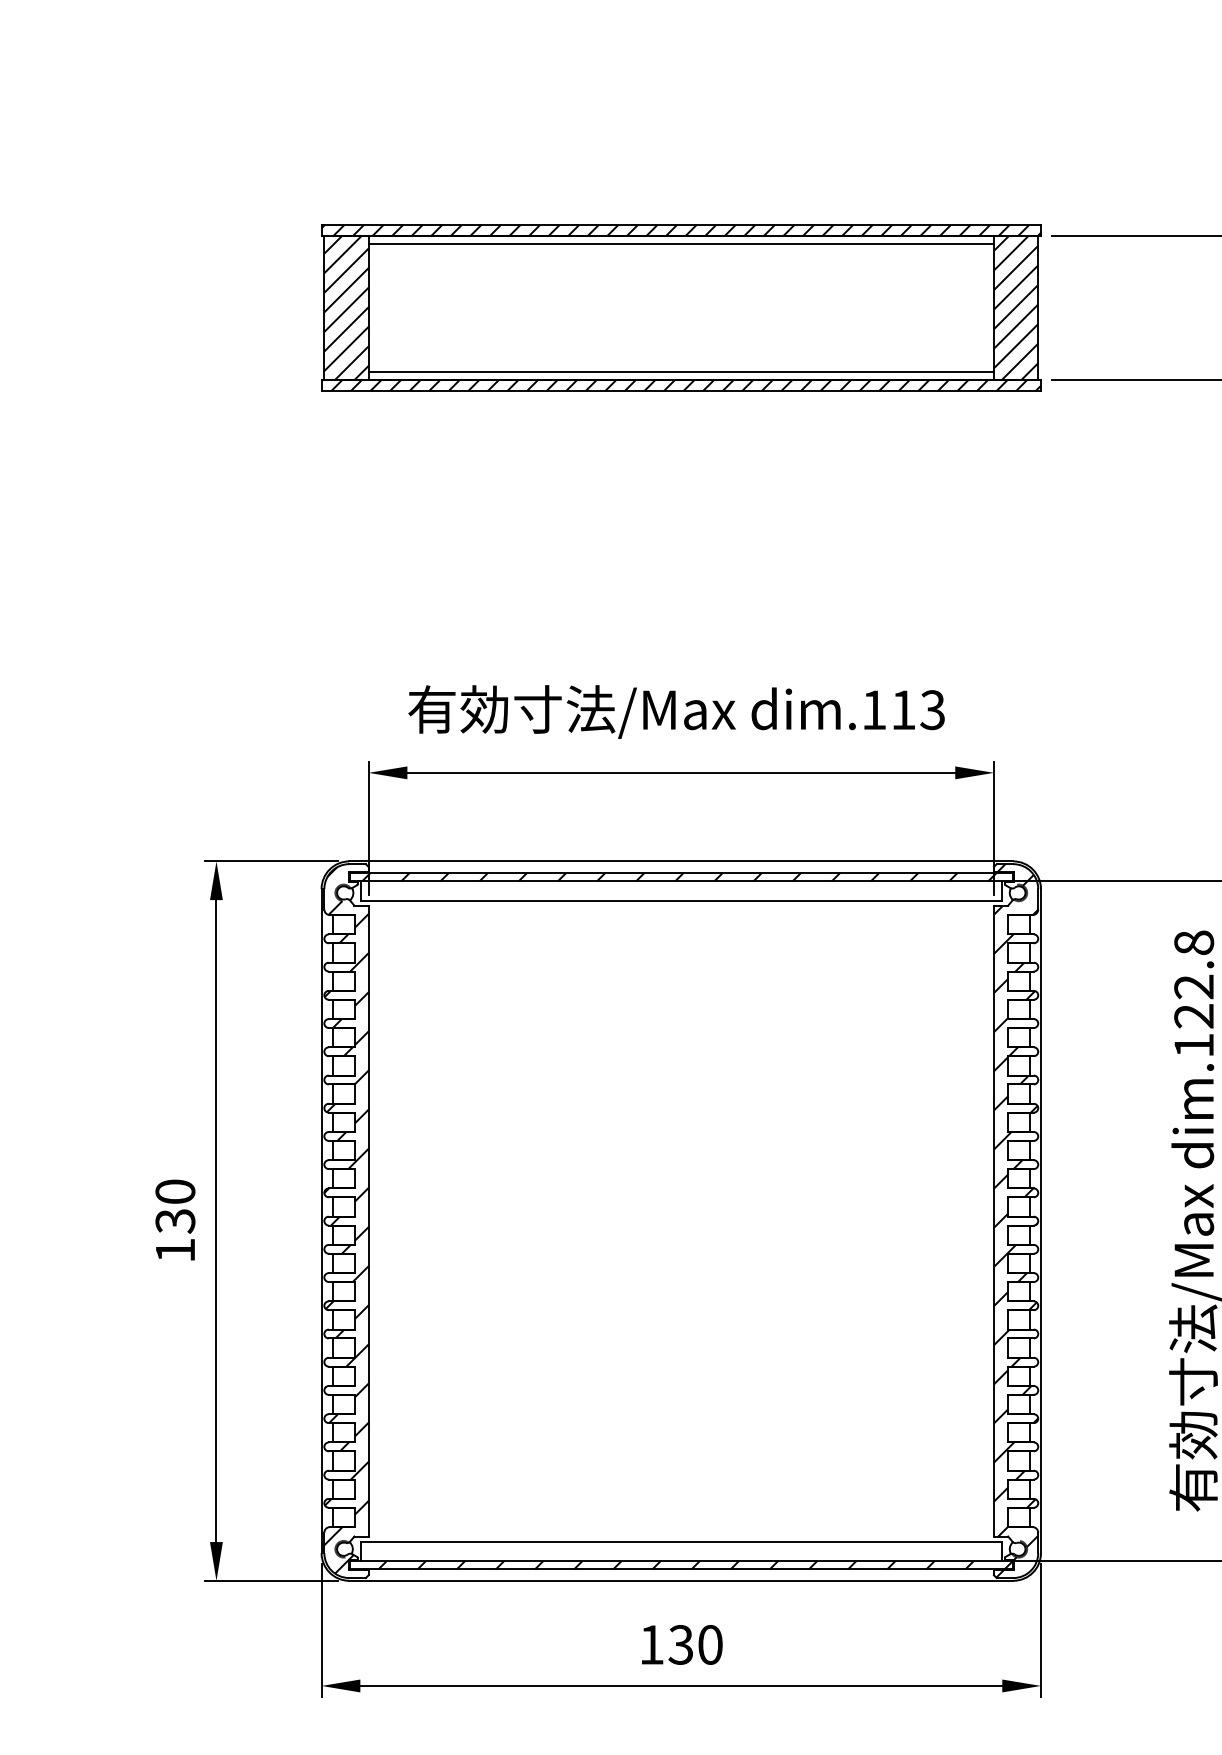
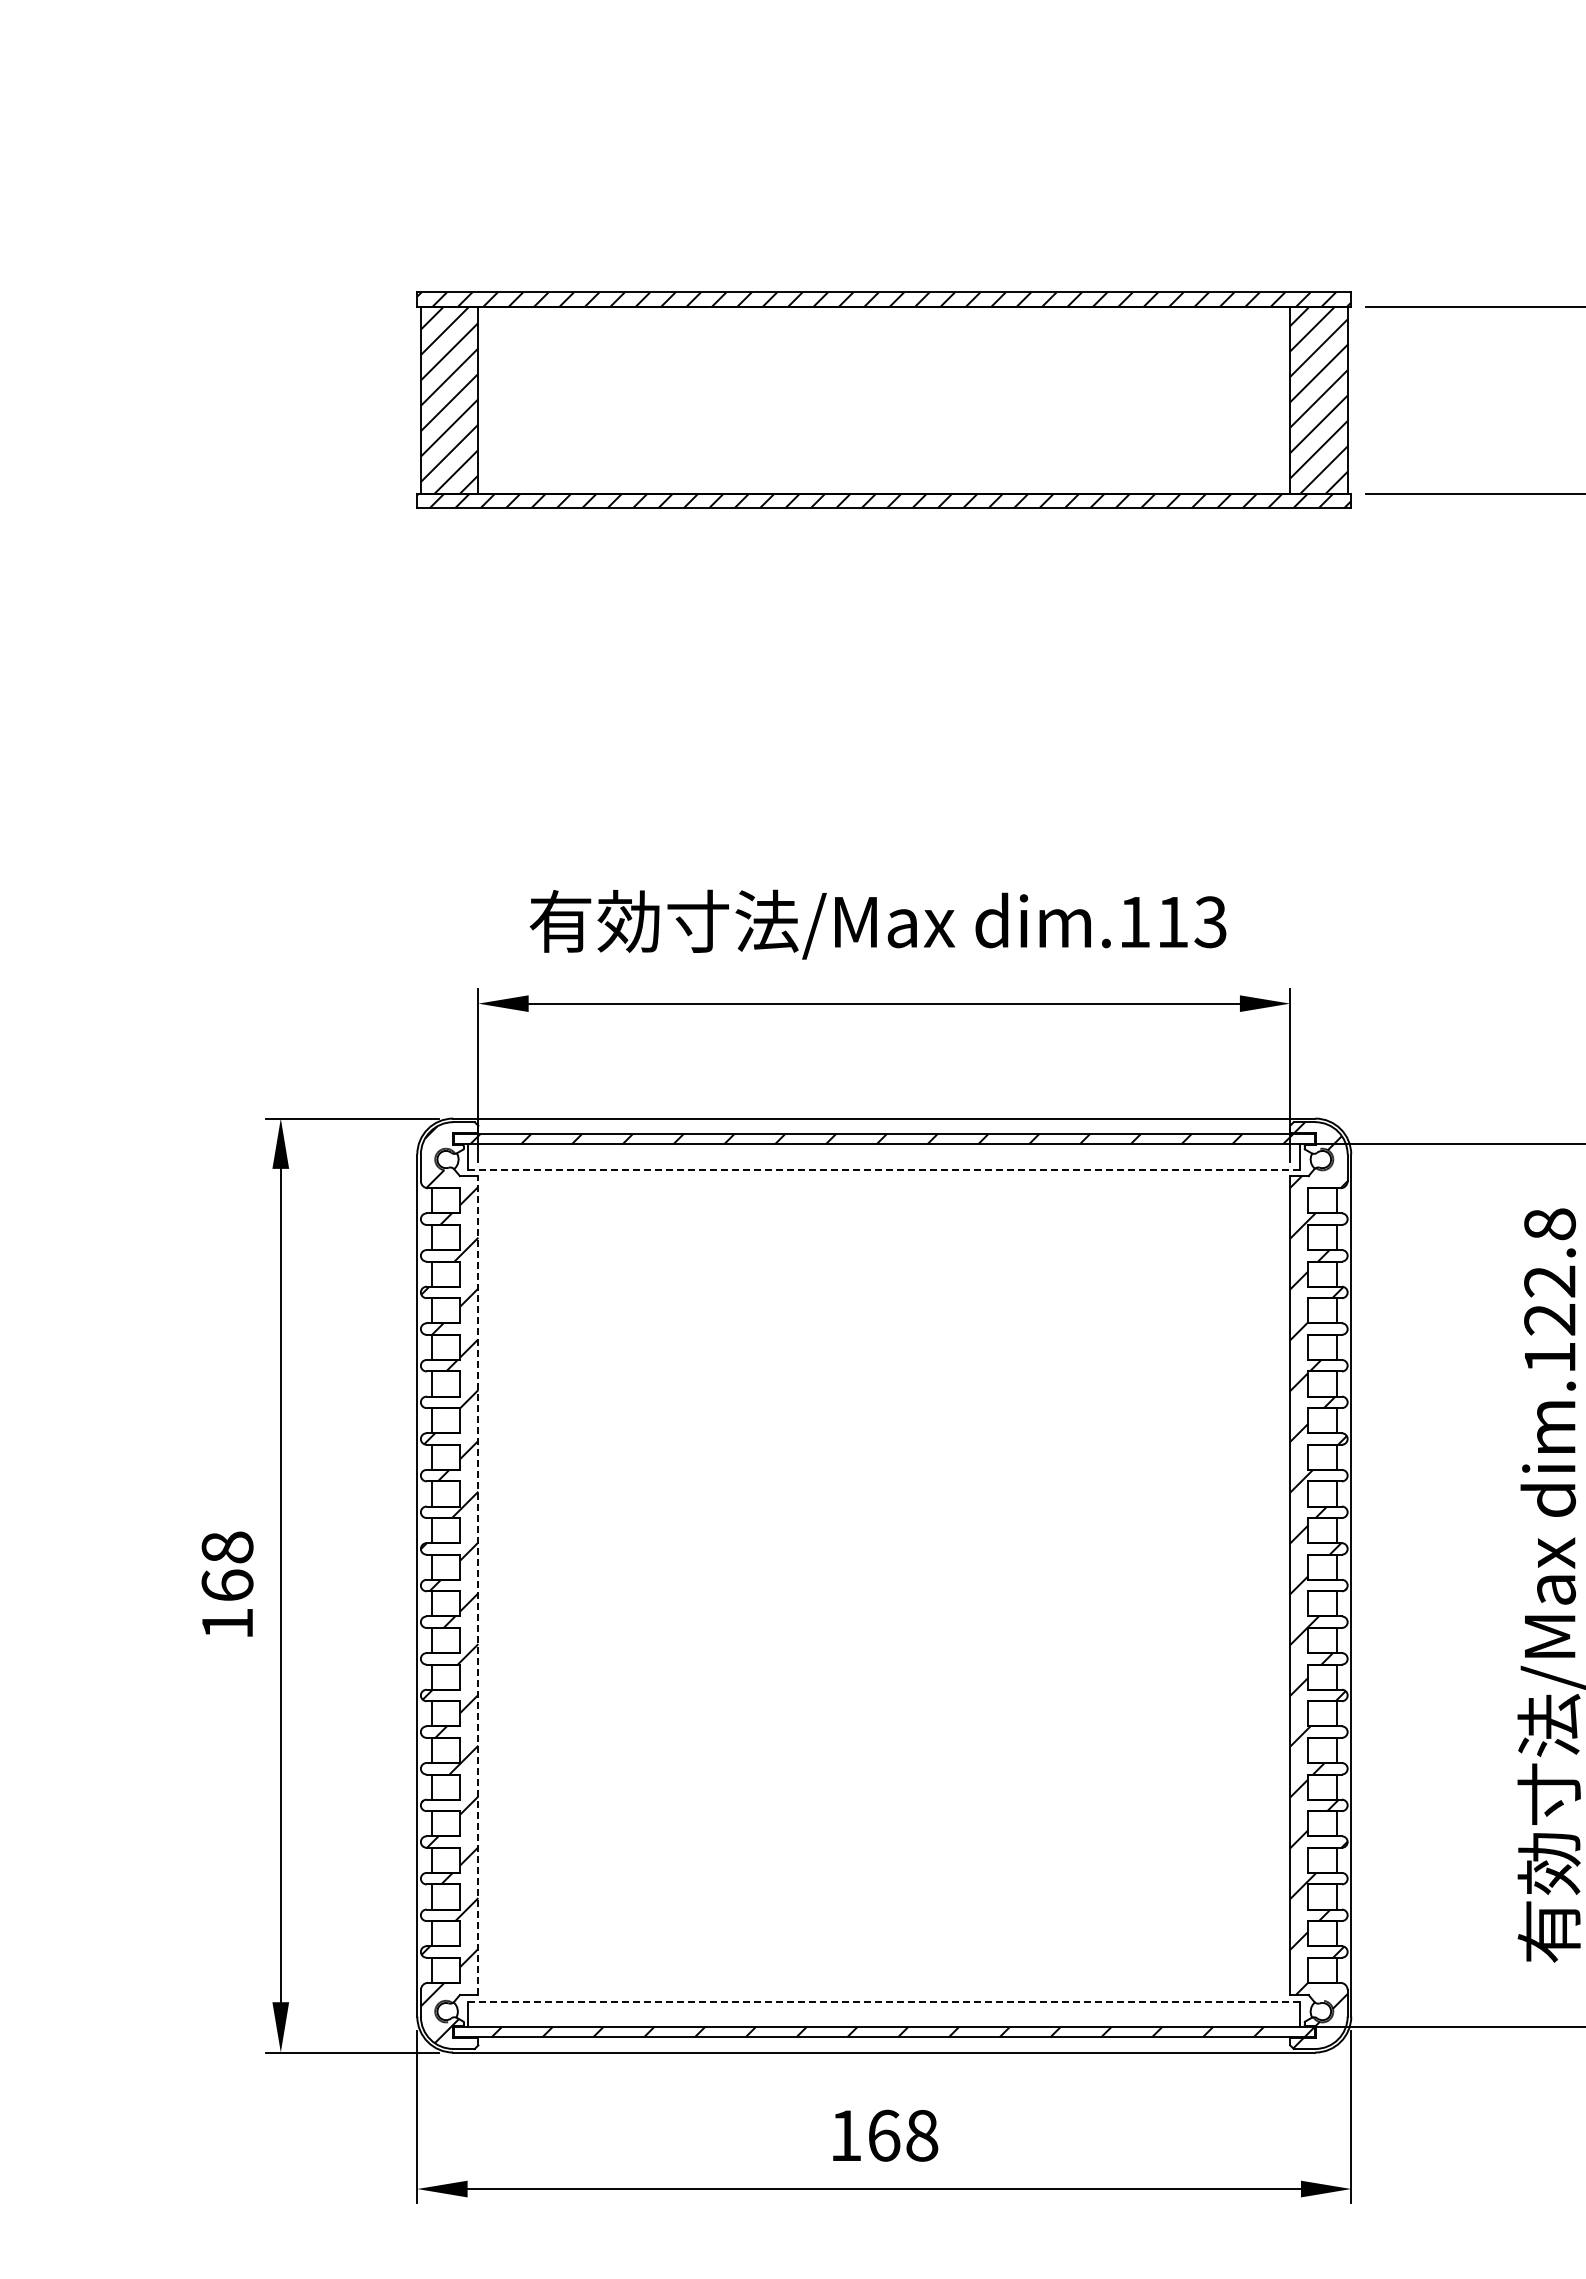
line: (681, 244) -> (884, 317), removed
line: (681, 371) -> (884, 482), removed
line: (681, 900) -> (884, 1169), solid -> dashed
text: (175, 1206) -> (227, 1566), 130 -> 168
line: (368, 1221) -> (478, 1585), solid -> dashed
line: (681, 1541) -> (884, 2001), solid -> dashed
text: (695, 1644) -> (902, 2135), 130 -> 168

